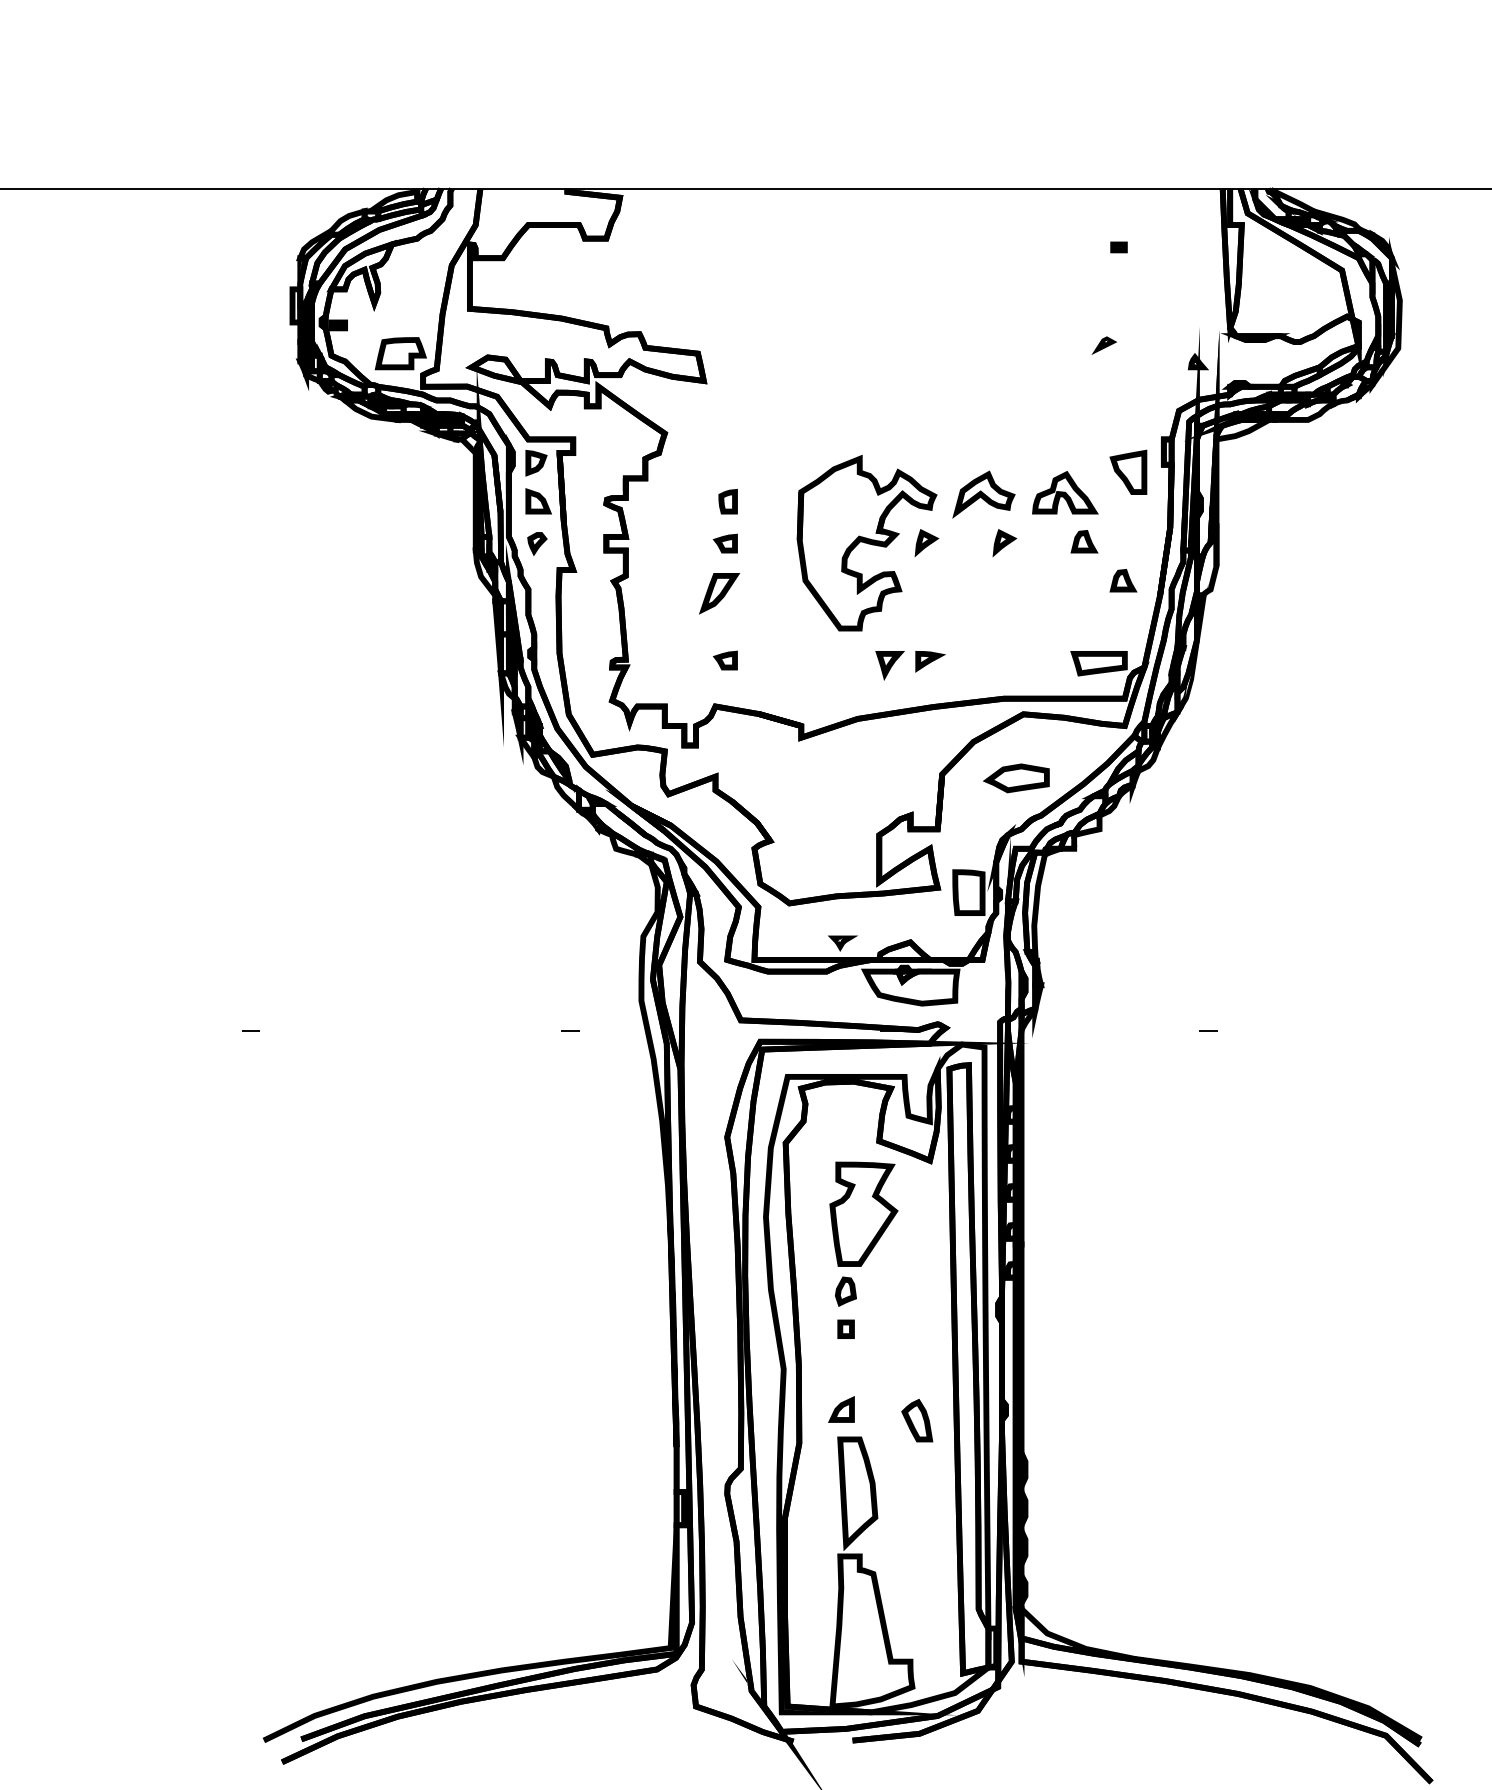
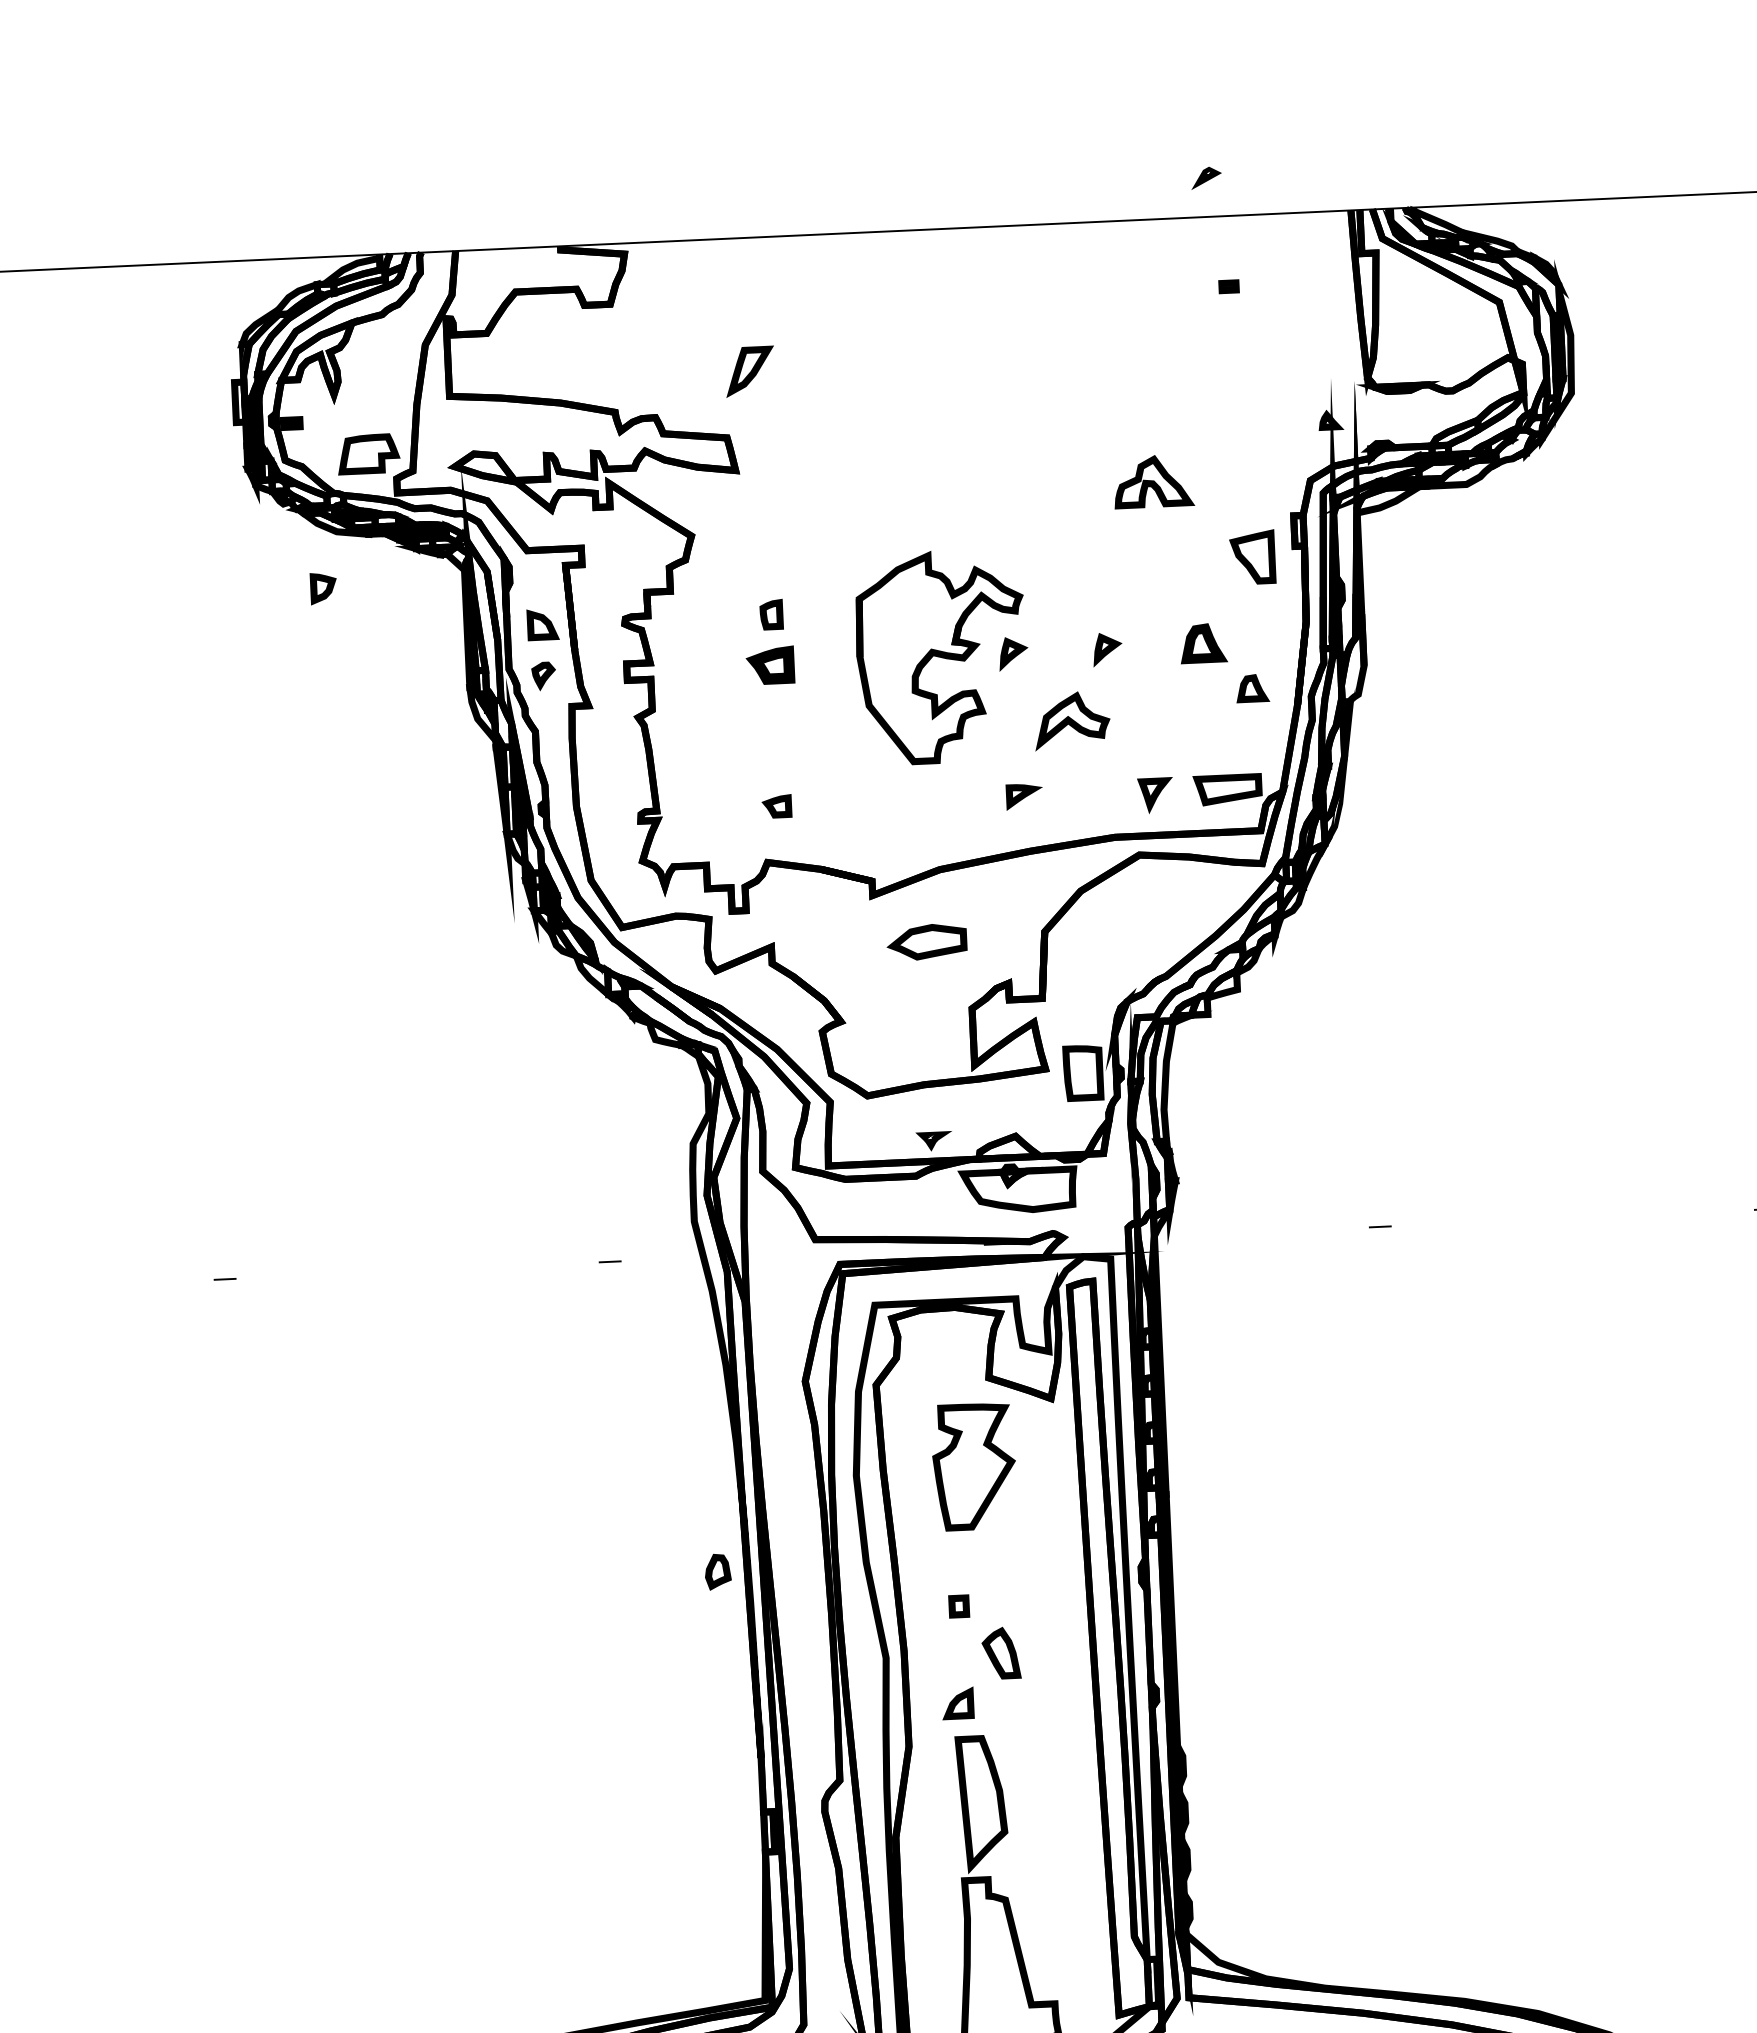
part: (1103, 345) -> (1205, 177), moved
part: (536, 463) -> (323, 588), moved
part: (1065, 492) -> (1153, 481), moved
part: (983, 494) -> (1071, 720), moved
part: (1084, 541) -> (1203, 643), size x1.4
part: (725, 543) -> (770, 665), size x1.6
part: (719, 593) -> (750, 371), moved
part: (889, 665) -> (1154, 795), moved
part: (1016, 778) -> (927, 942), moved
part: (845, 1291) -> (717, 1571), moved
part: (917, 1420) -> (1001, 1653), moved

